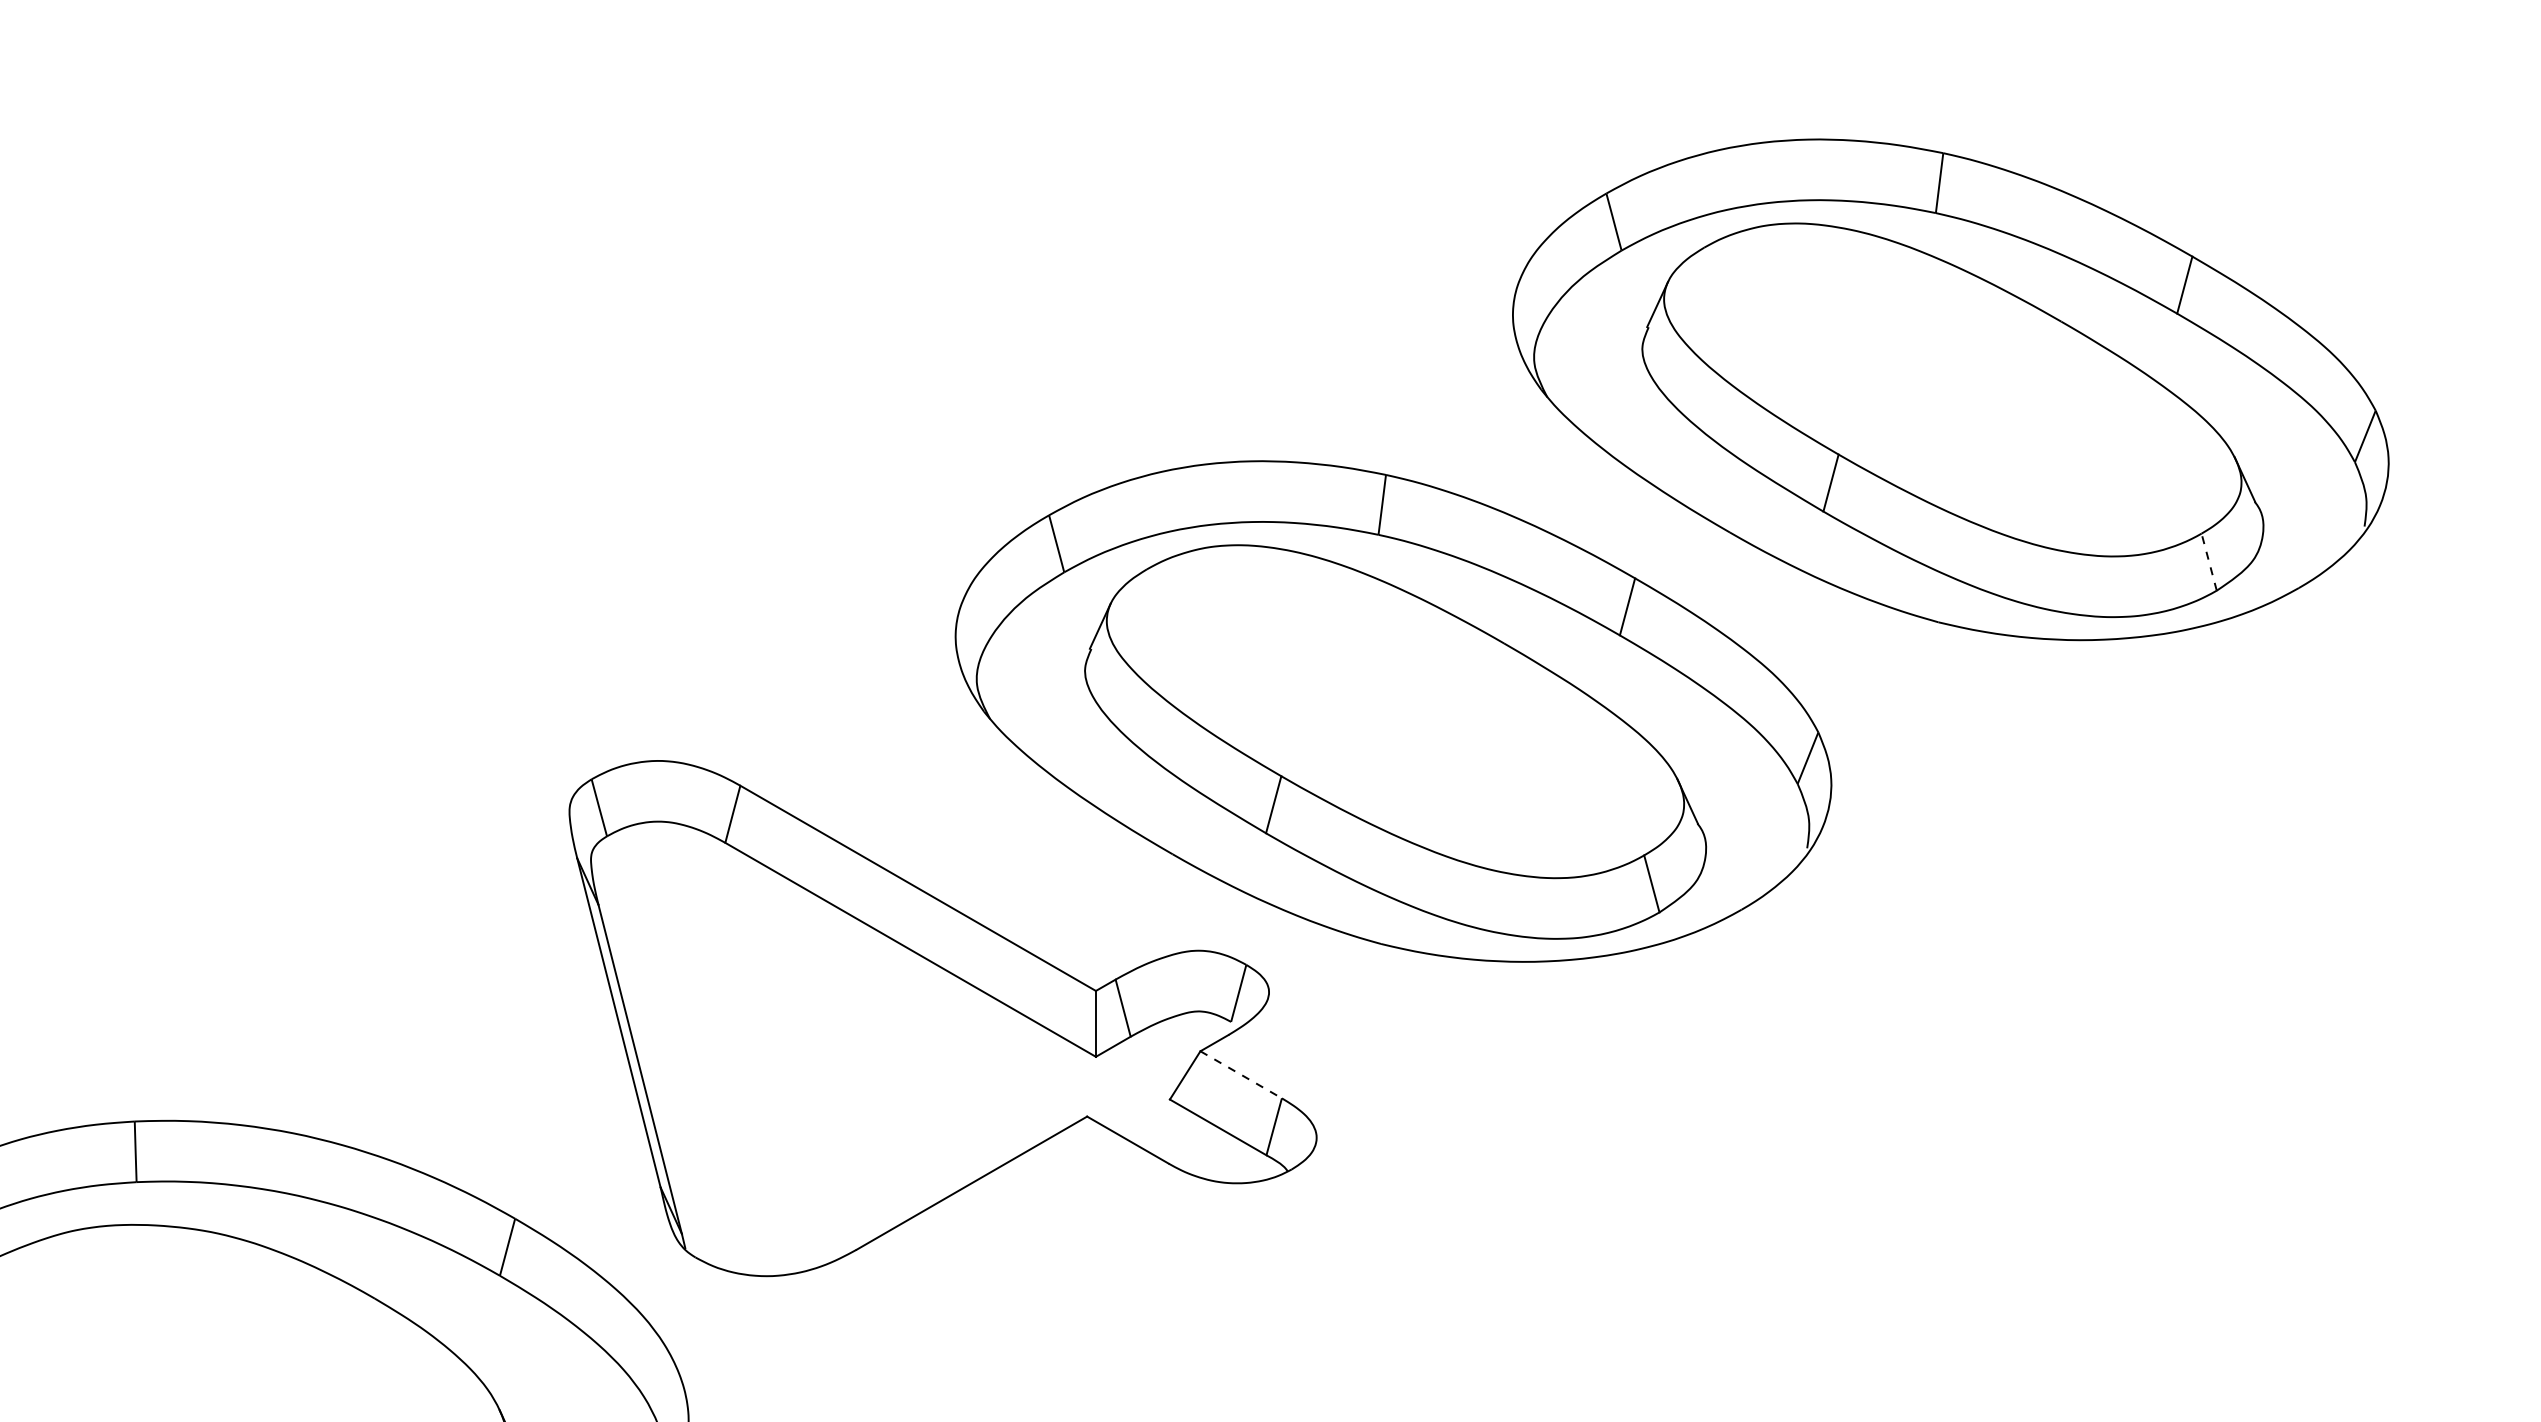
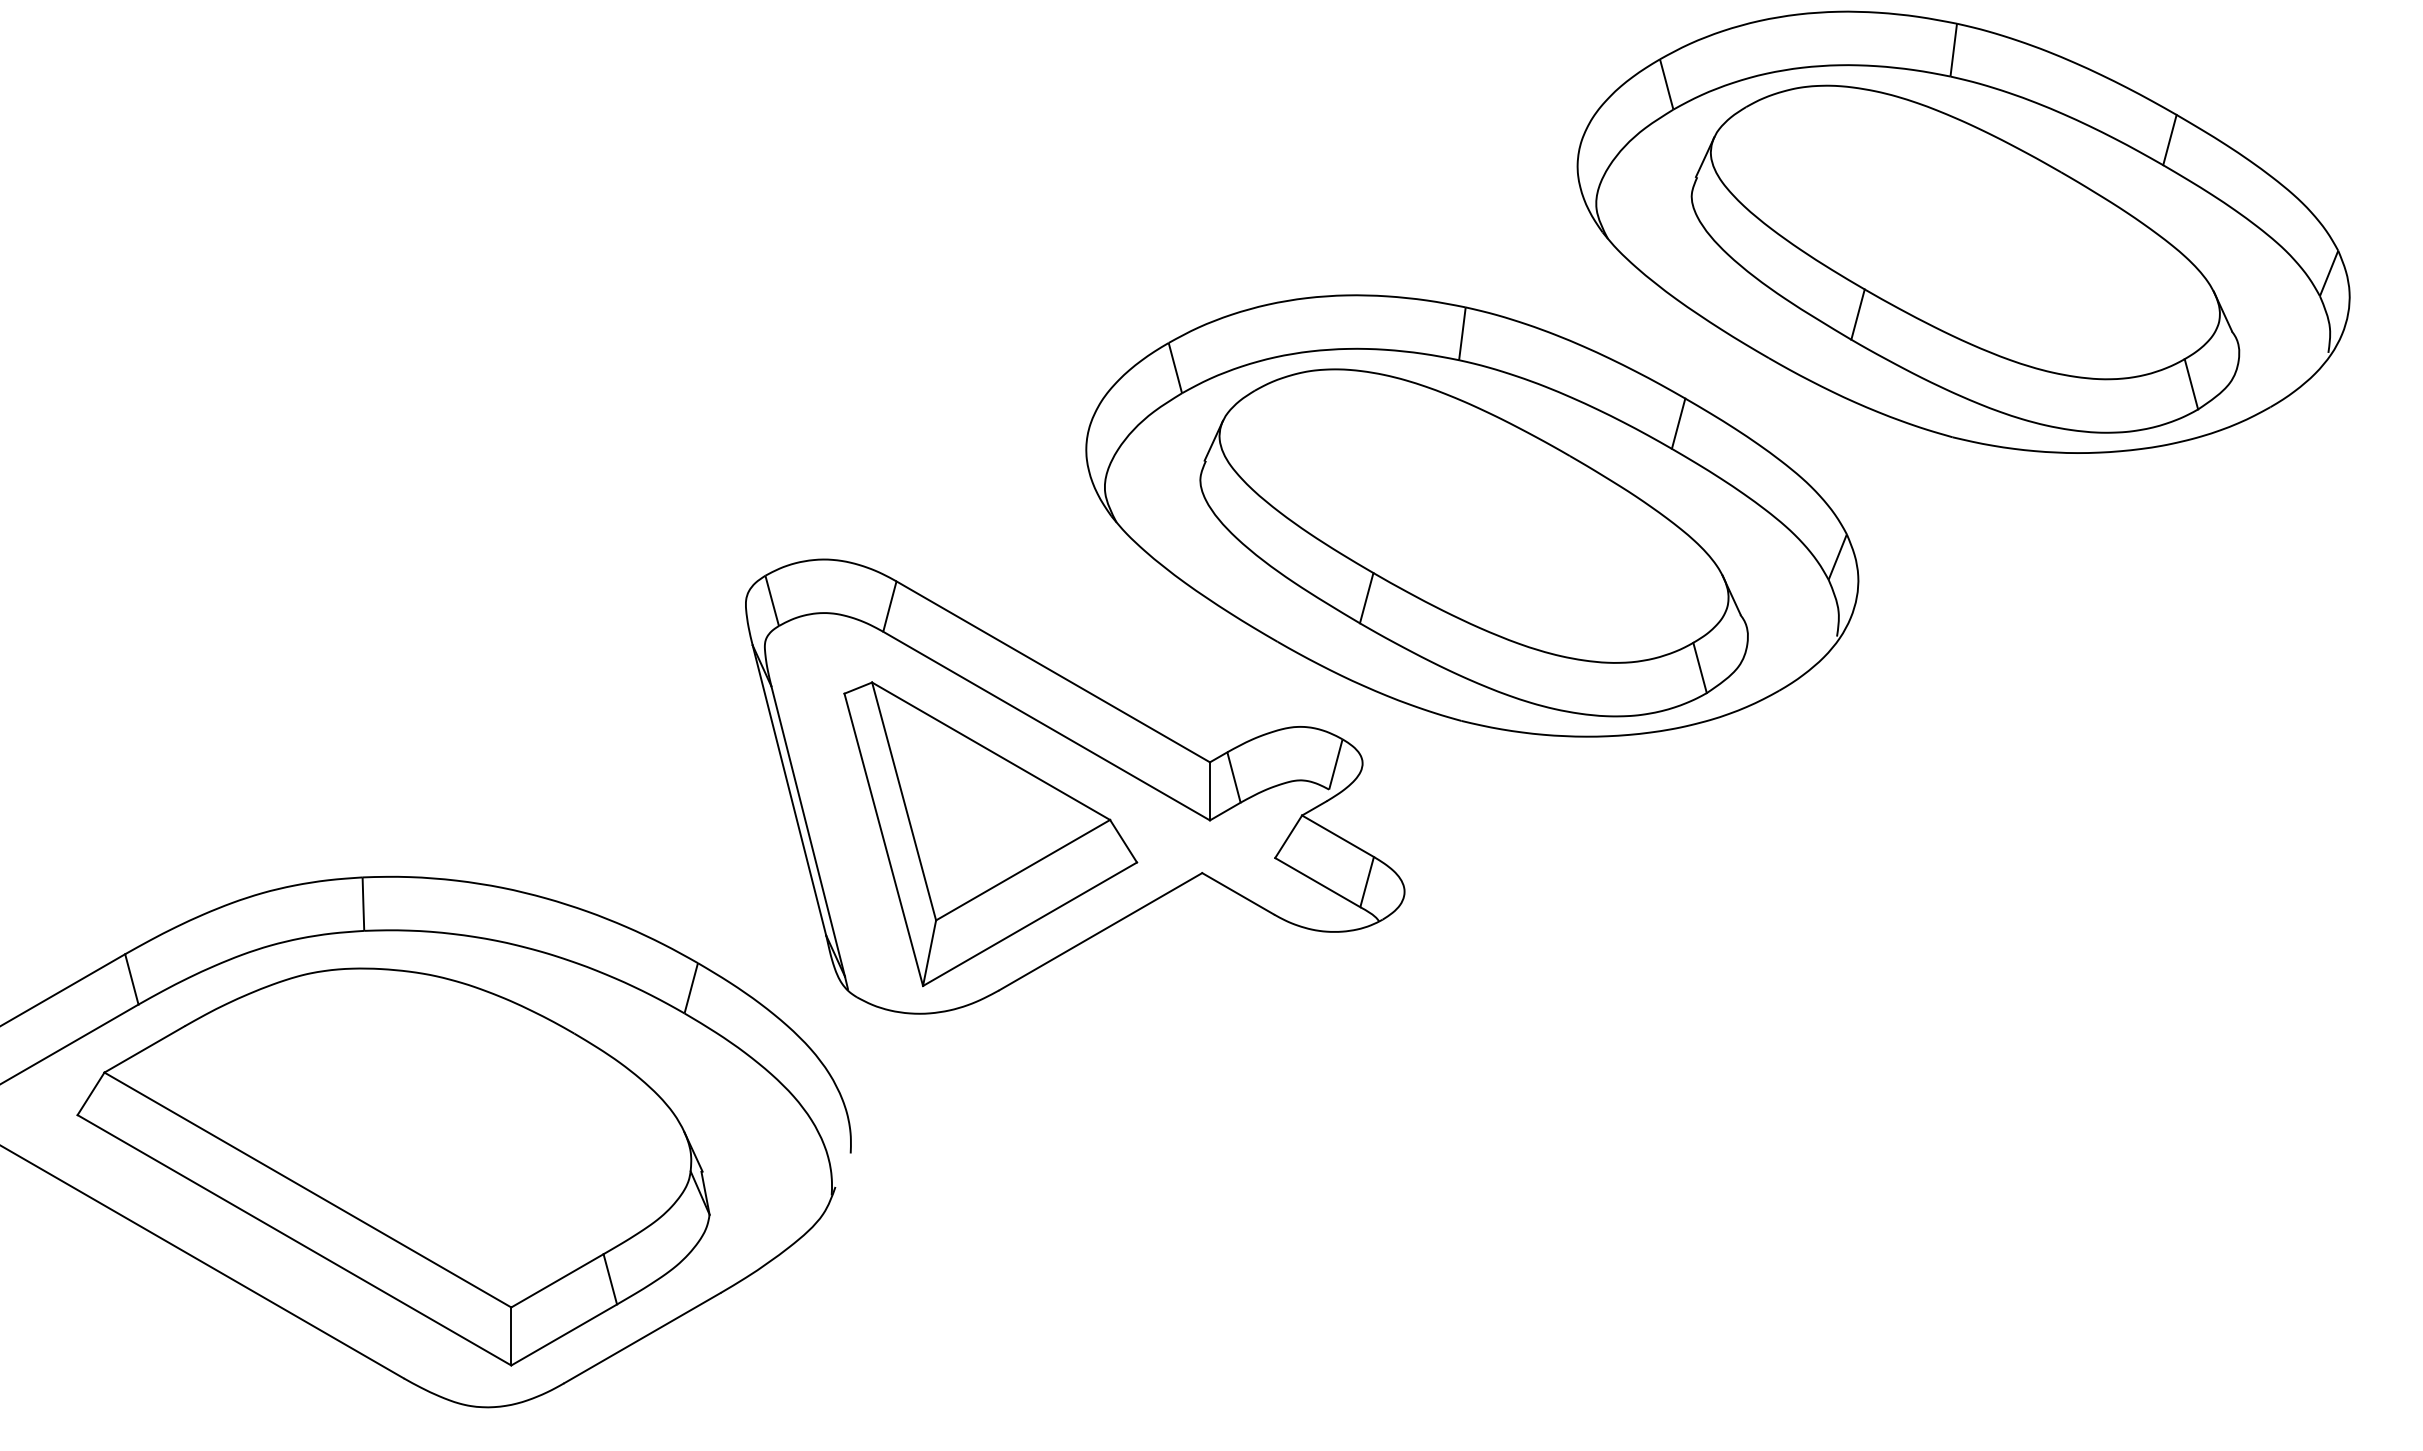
line: (2209, 561) -> (2191, 383), dashed -> solid
part: (846, 1072) -> (990, 834), added
line: (1241, 1075) -> (1338, 836), dashed -> solid

